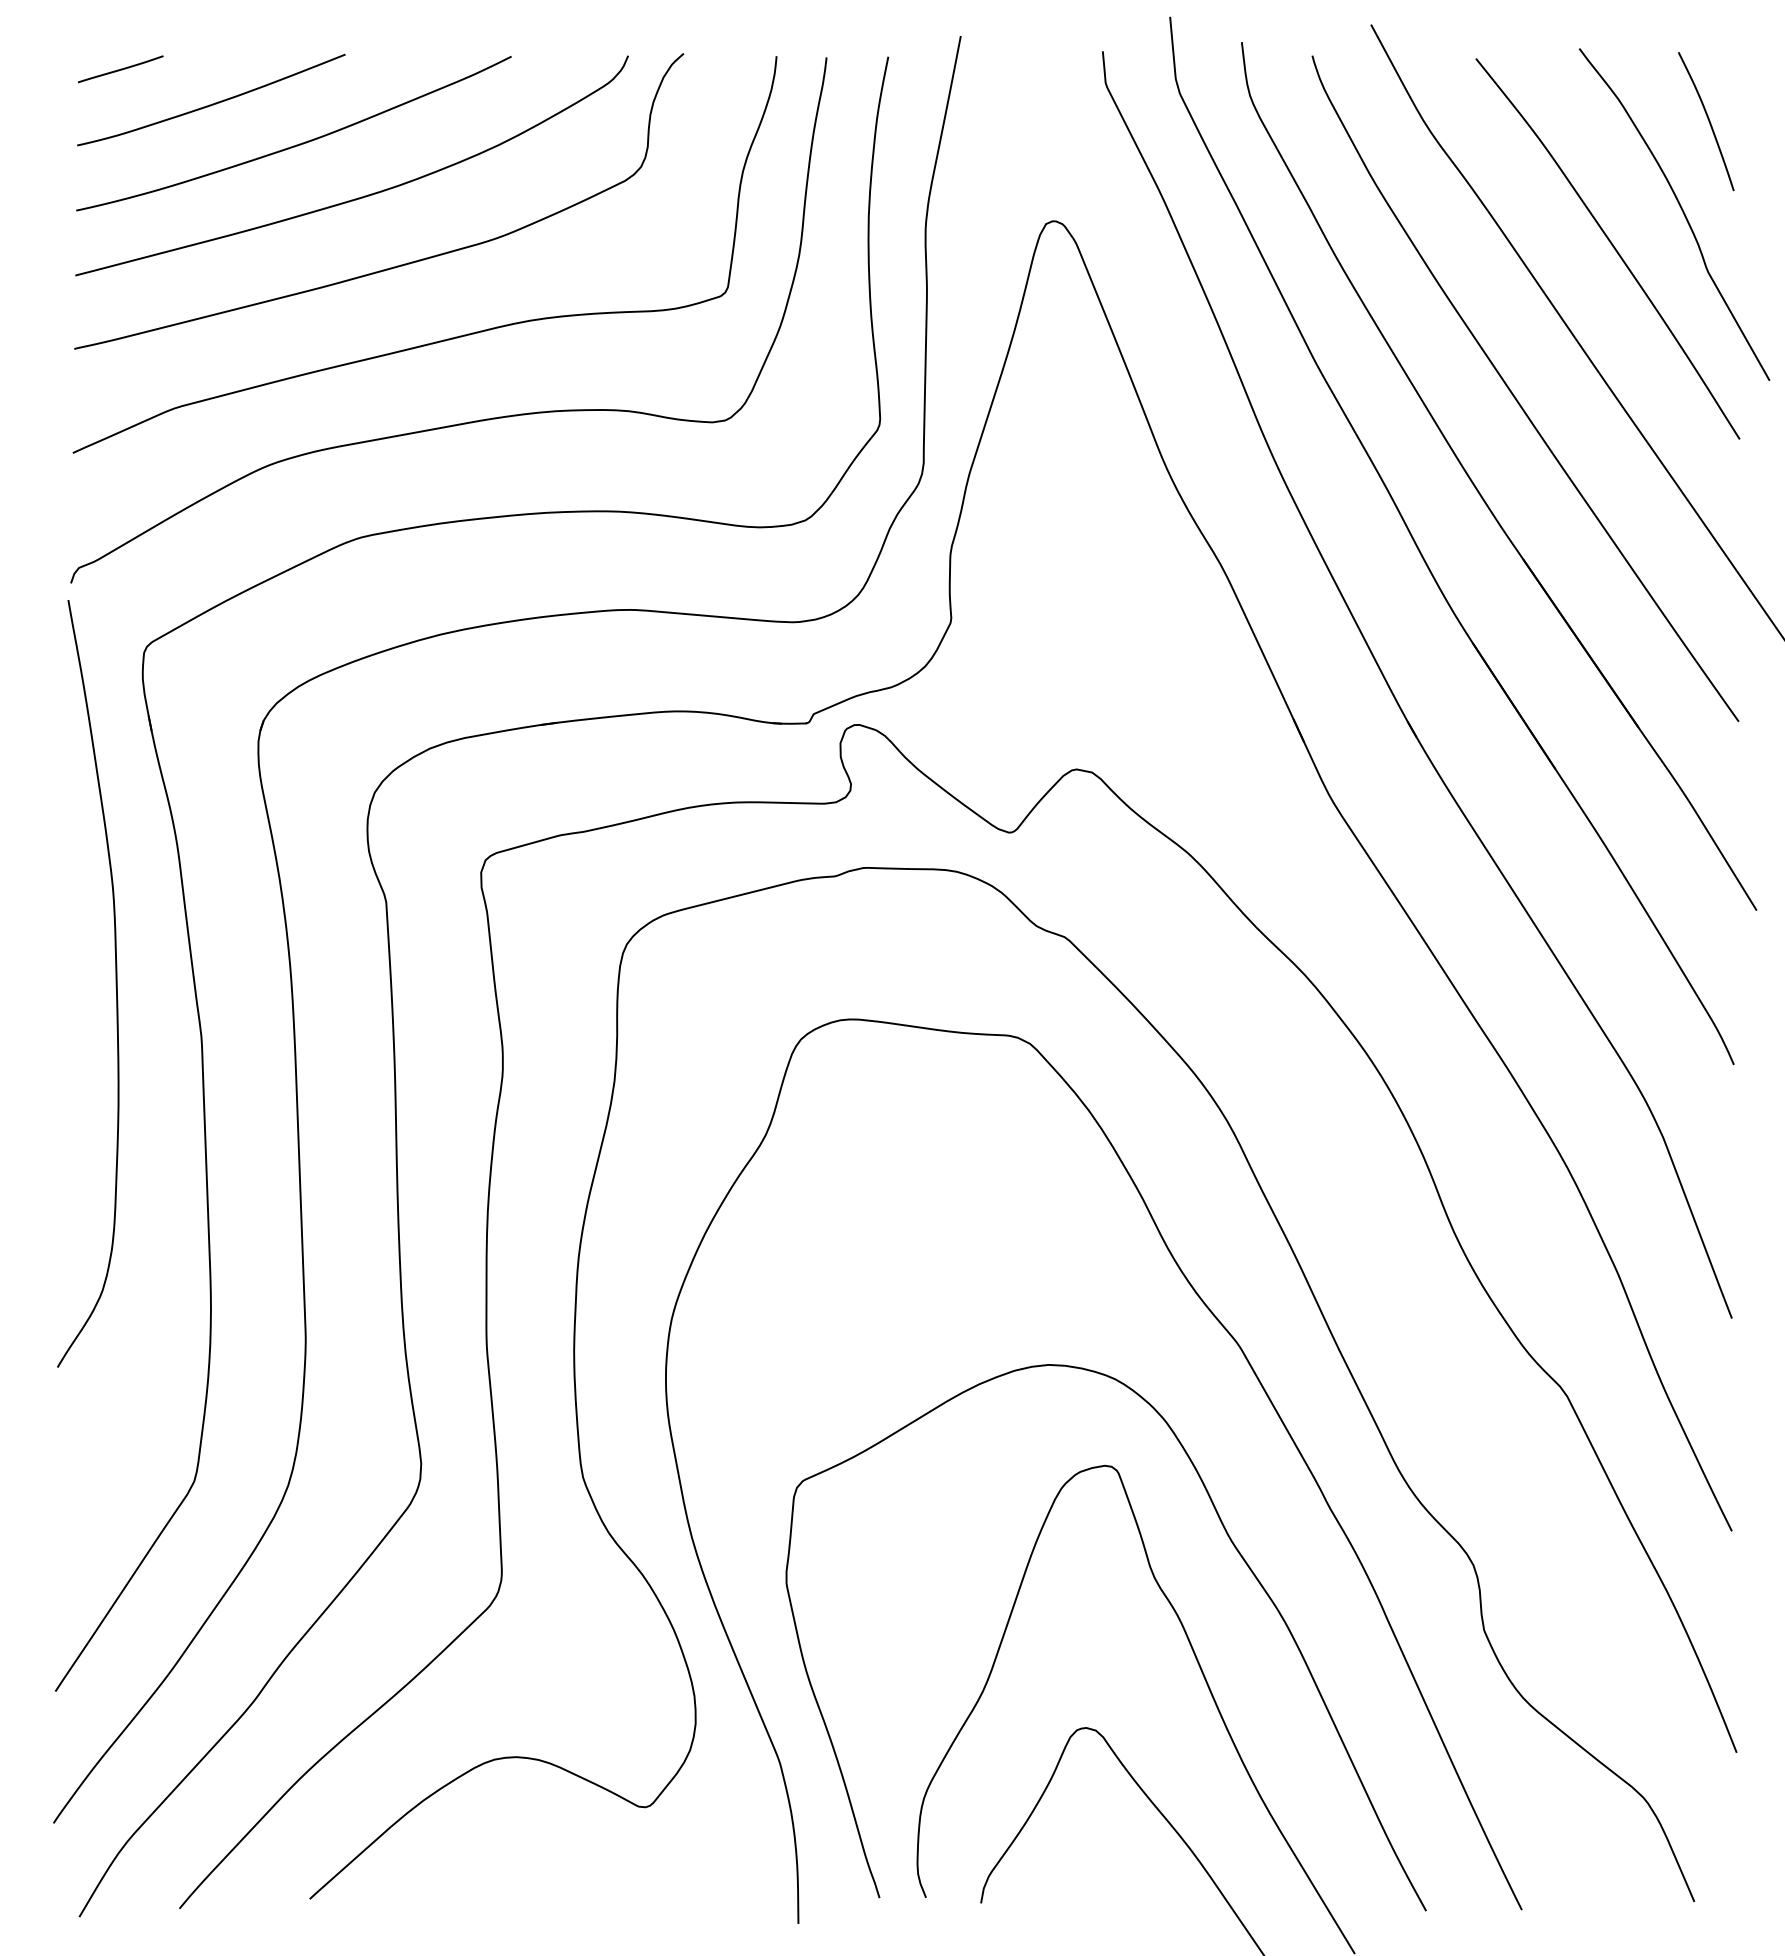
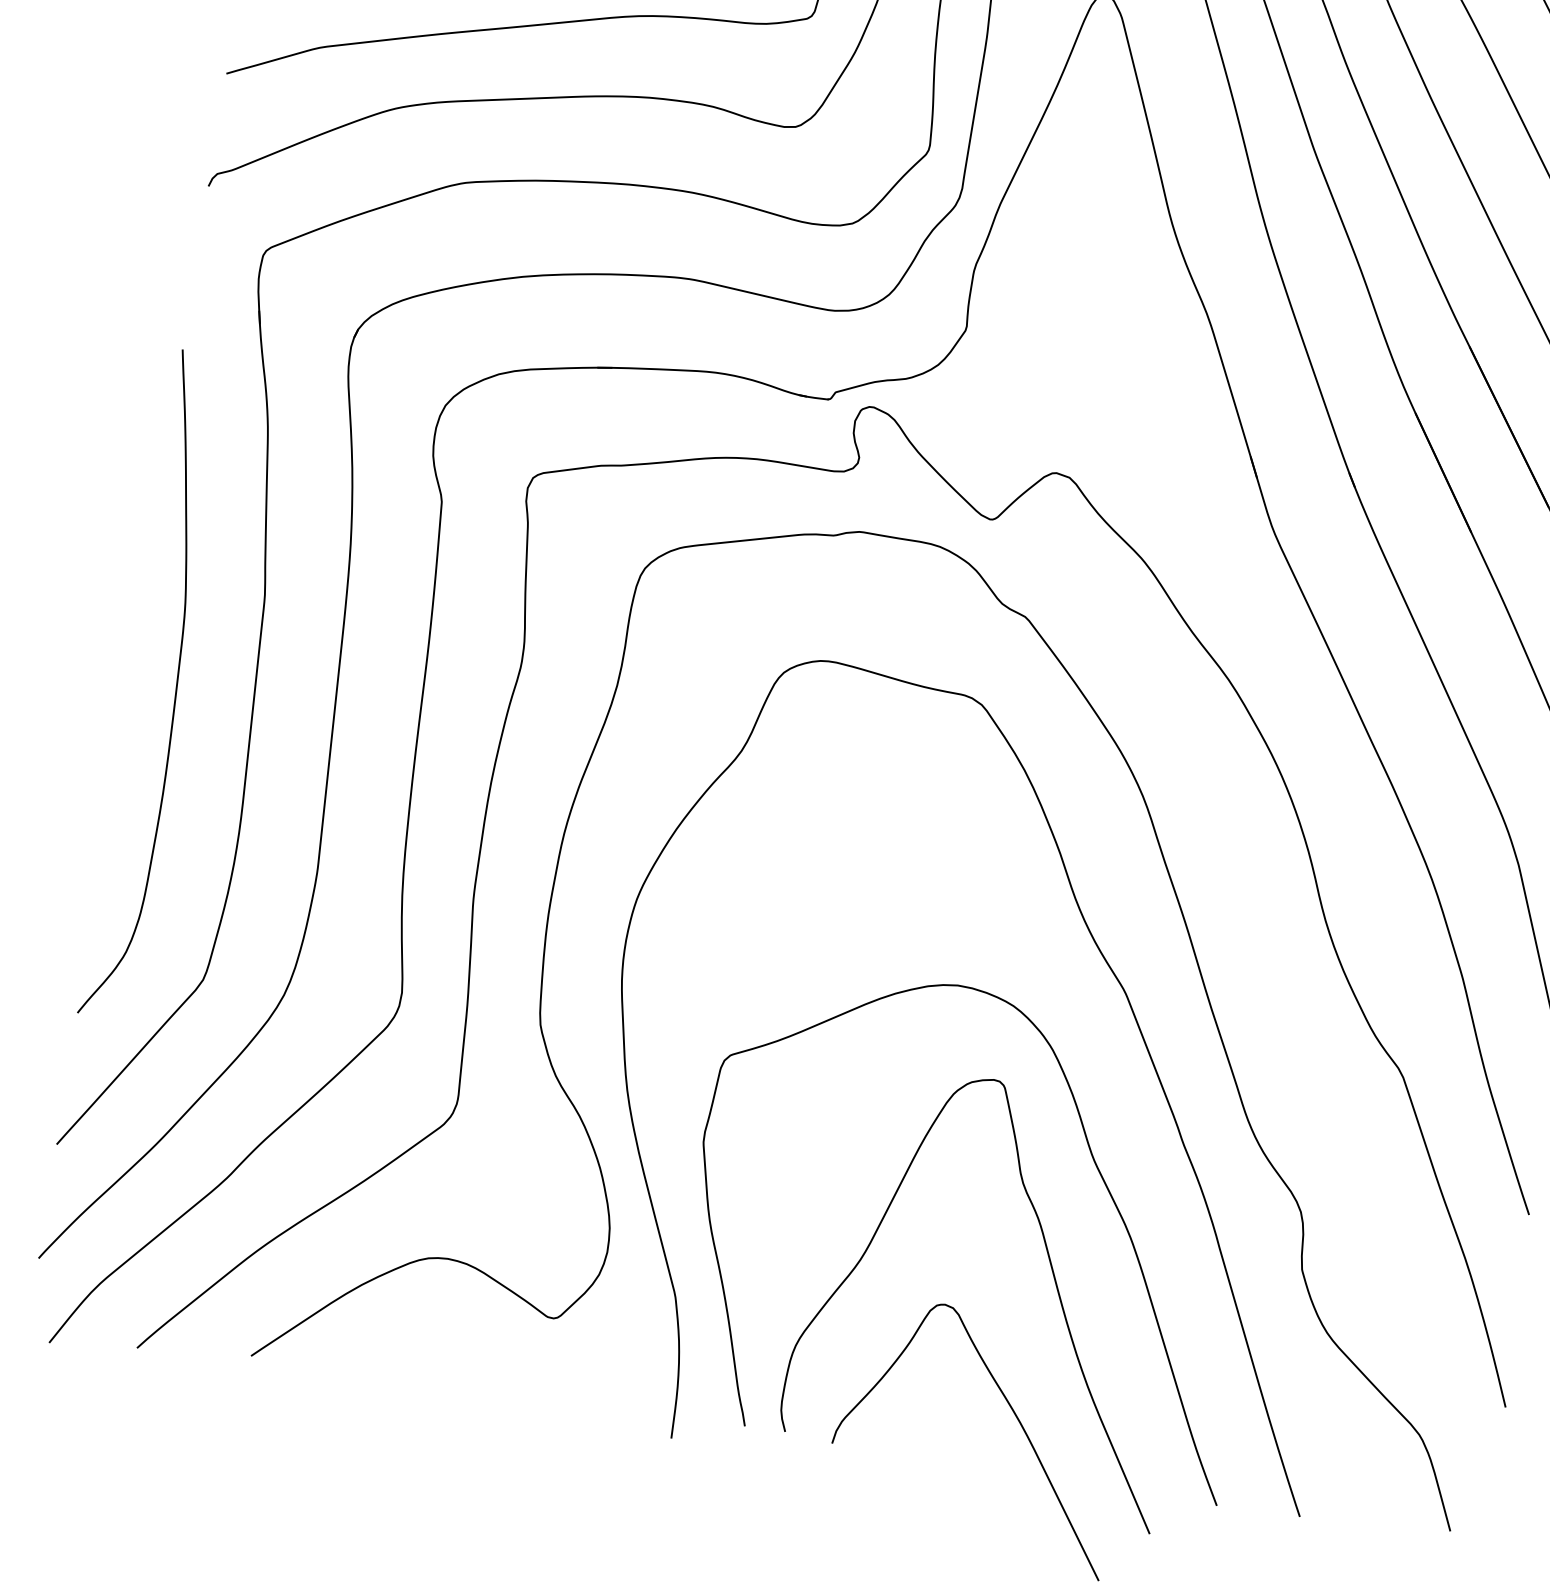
curve: (115, 983) -> (175, 687), moved

